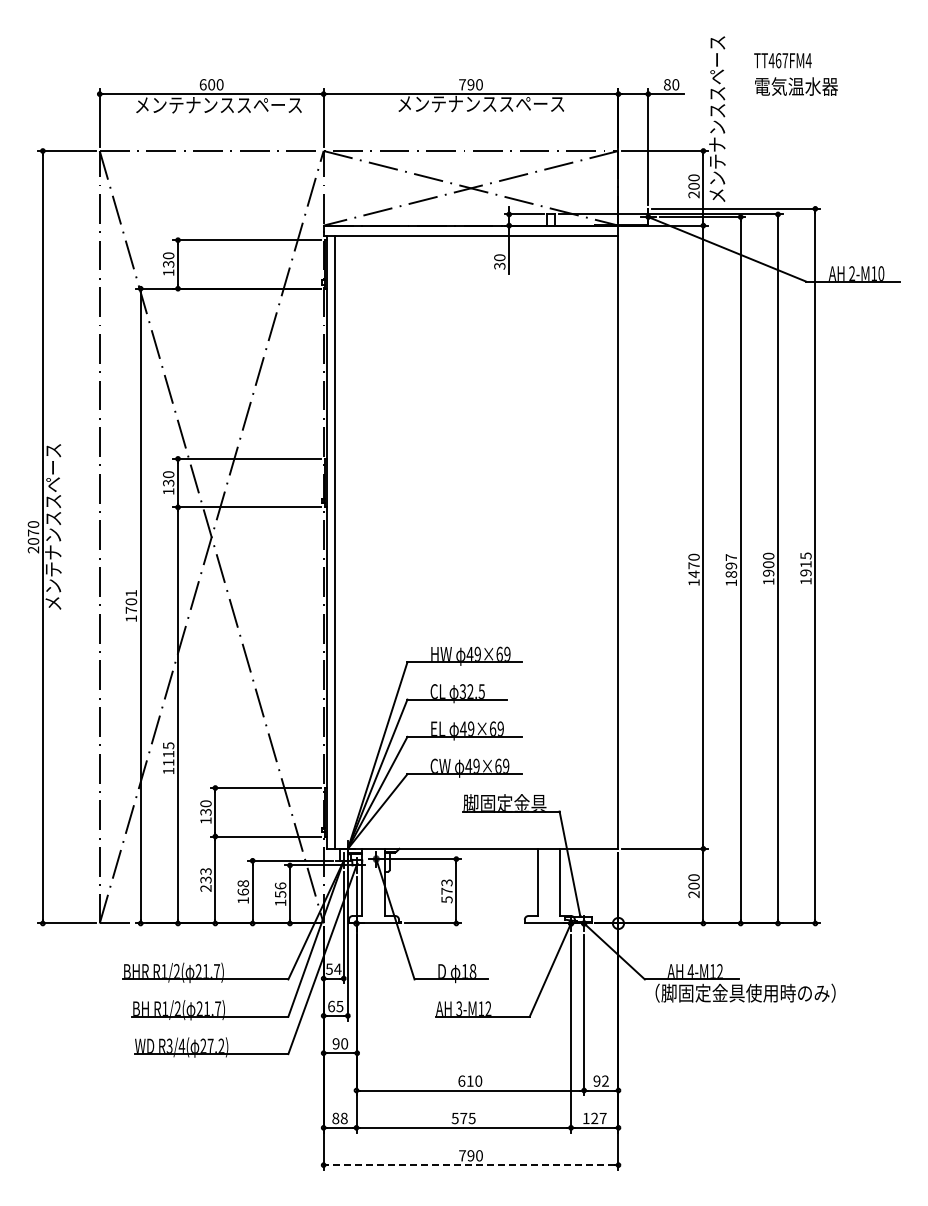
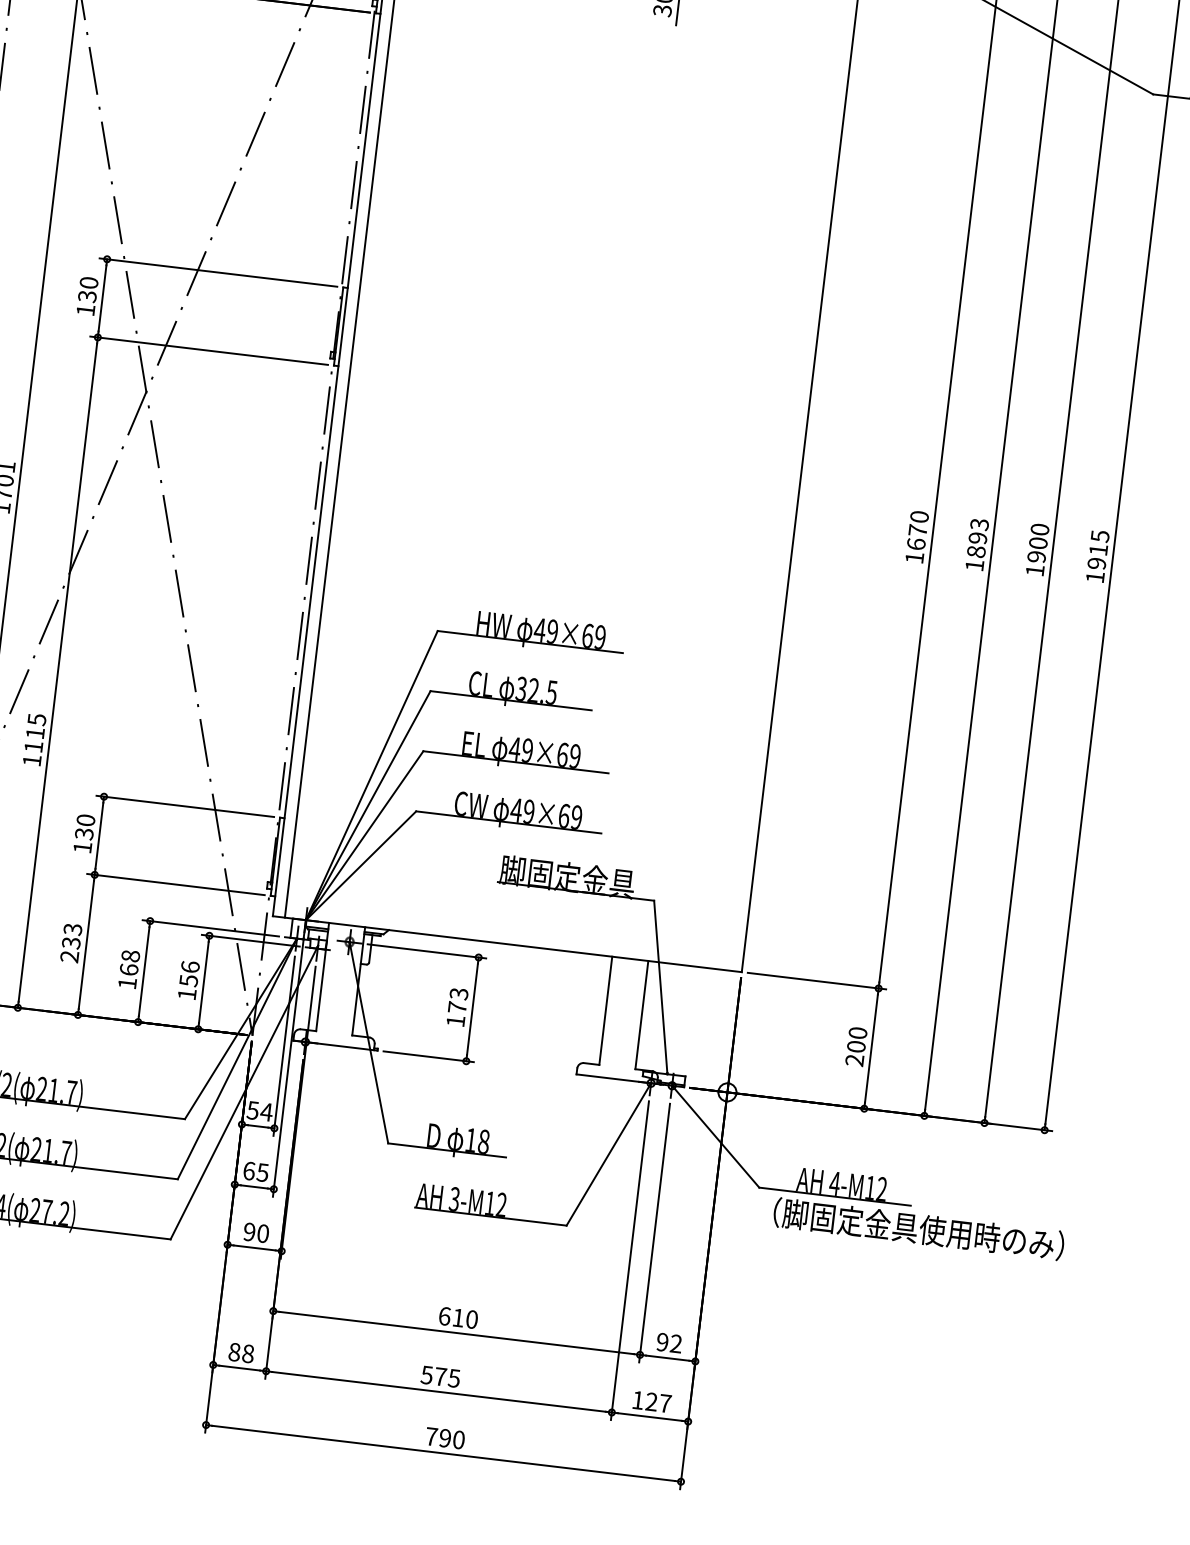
text: (731, 557) -> (979, 524), 1897 -> 1893
text: (693, 573) -> (915, 542), 1470 -> 1670
text: (446, 899) -> (455, 1020), 573 -> 173
line: (471, 1165) -> (444, 1454), dashed -> solid

